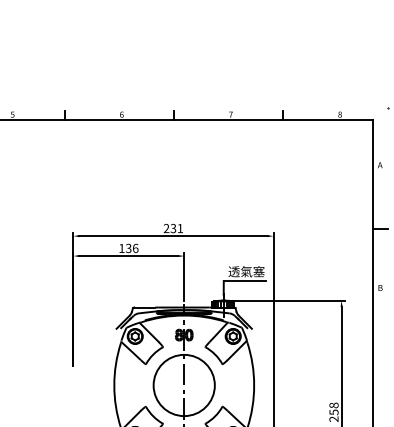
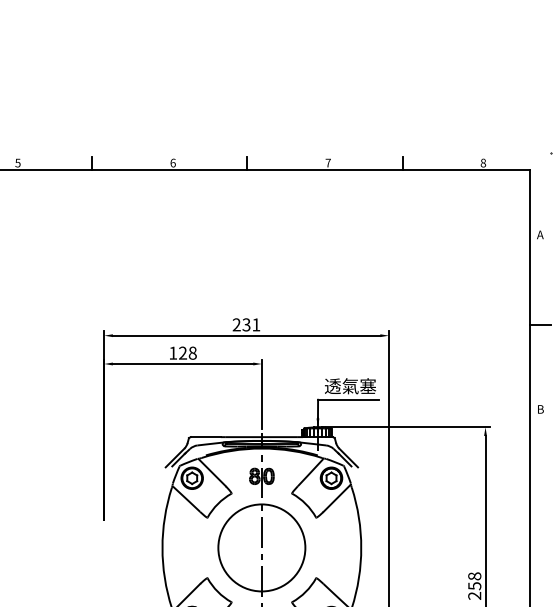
text: (132, 248) -> (188, 353), 136 -> 128

